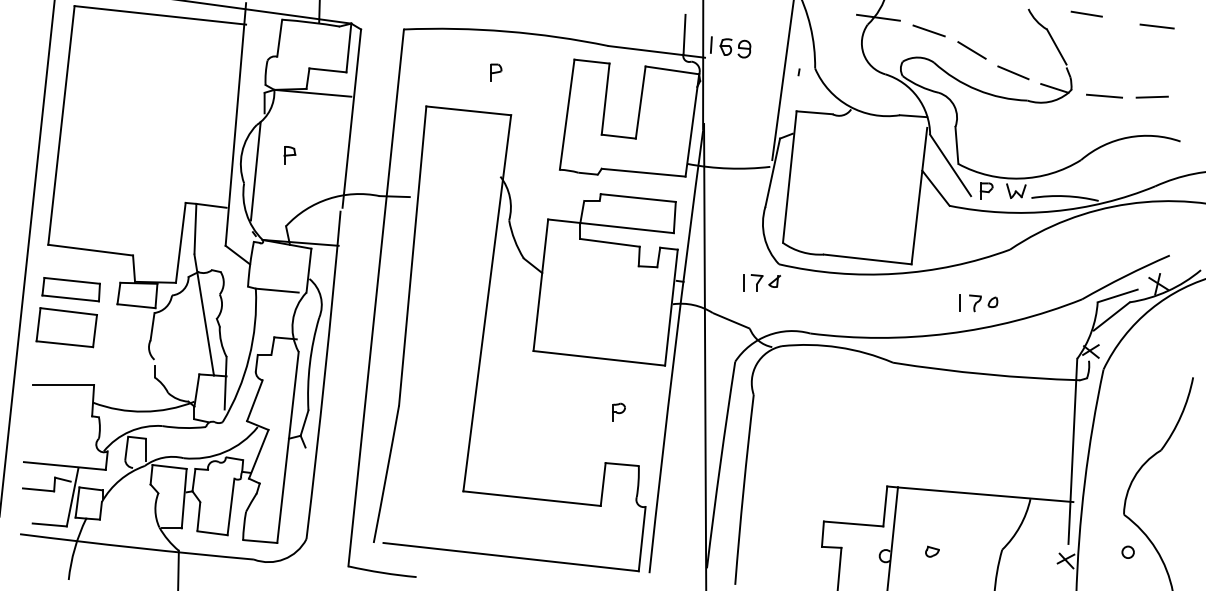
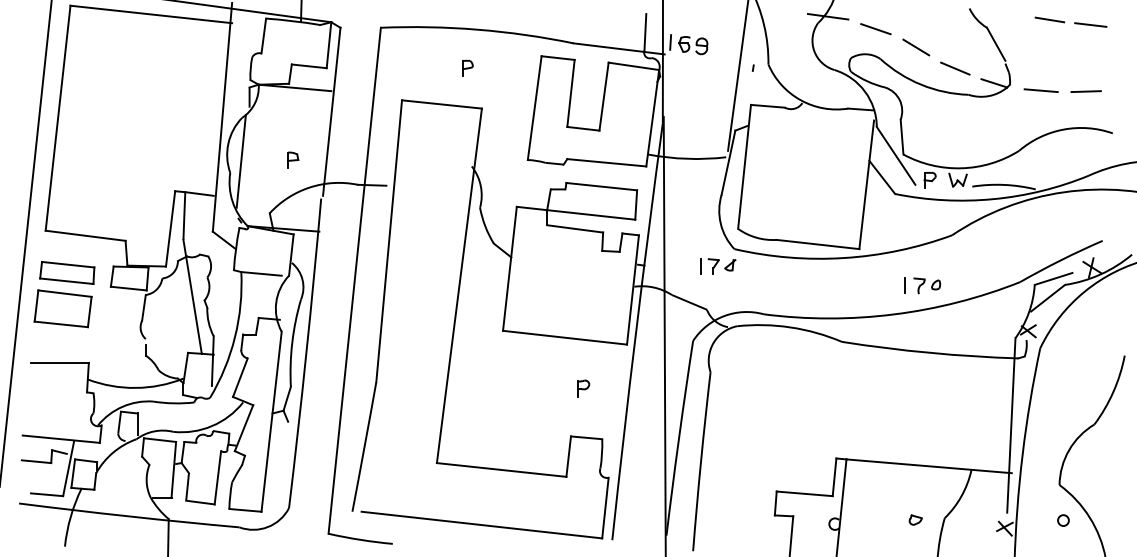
line: (1086, 13) -> (1049, 19), moved
part: (289, 155) -> (292, 160), moved
part: (932, 551) -> (915, 519), moved

